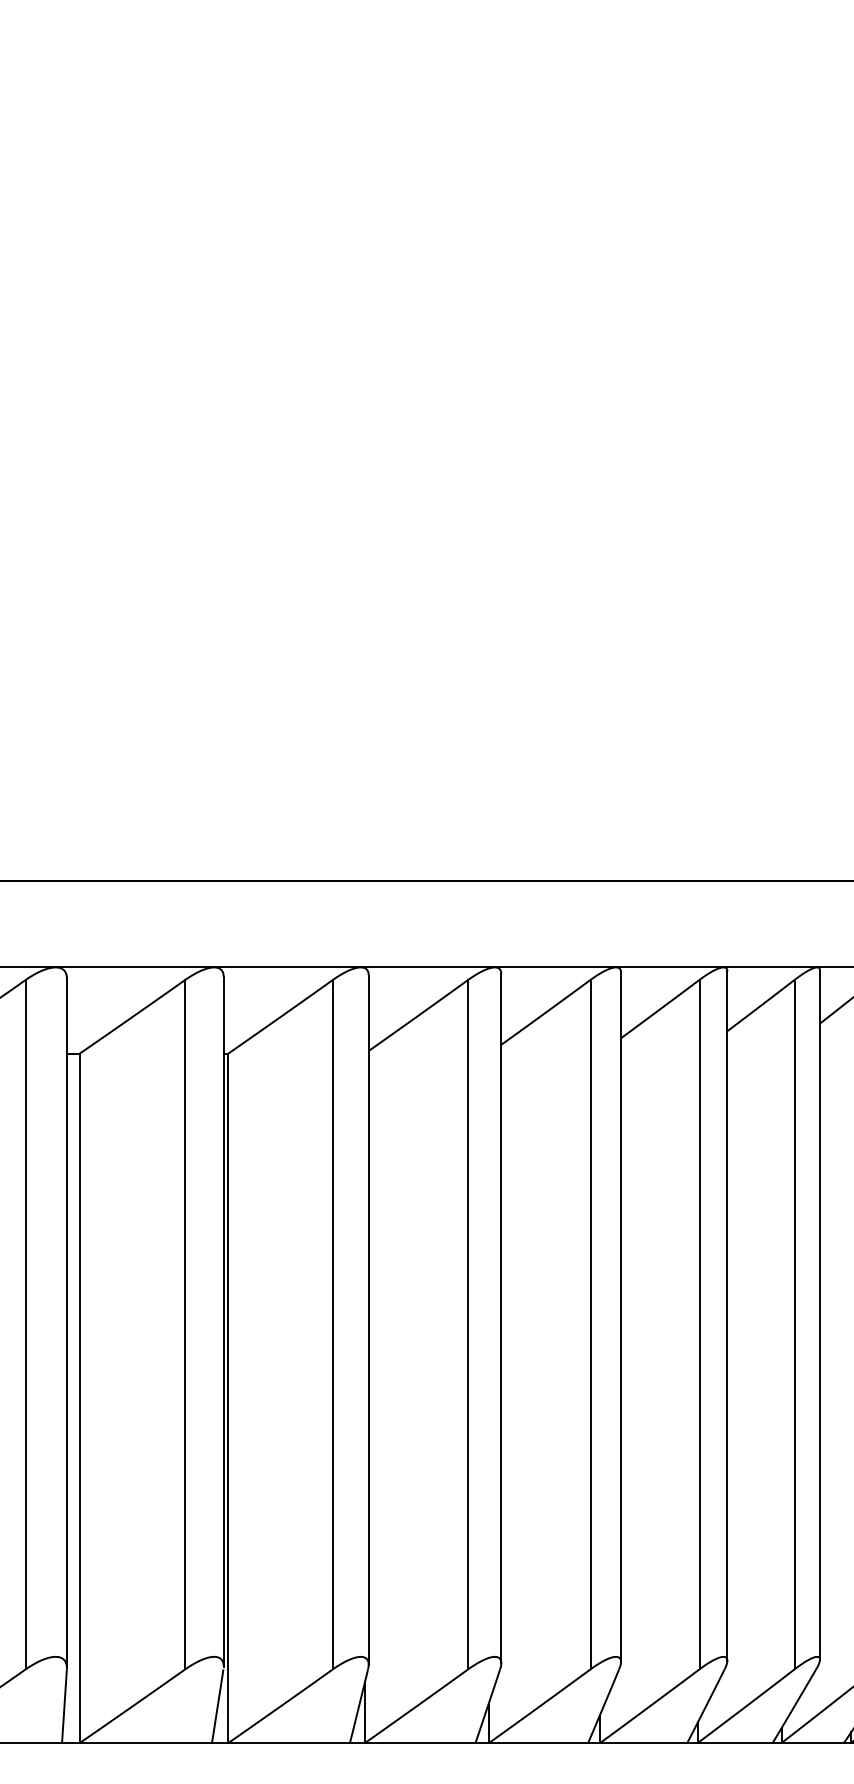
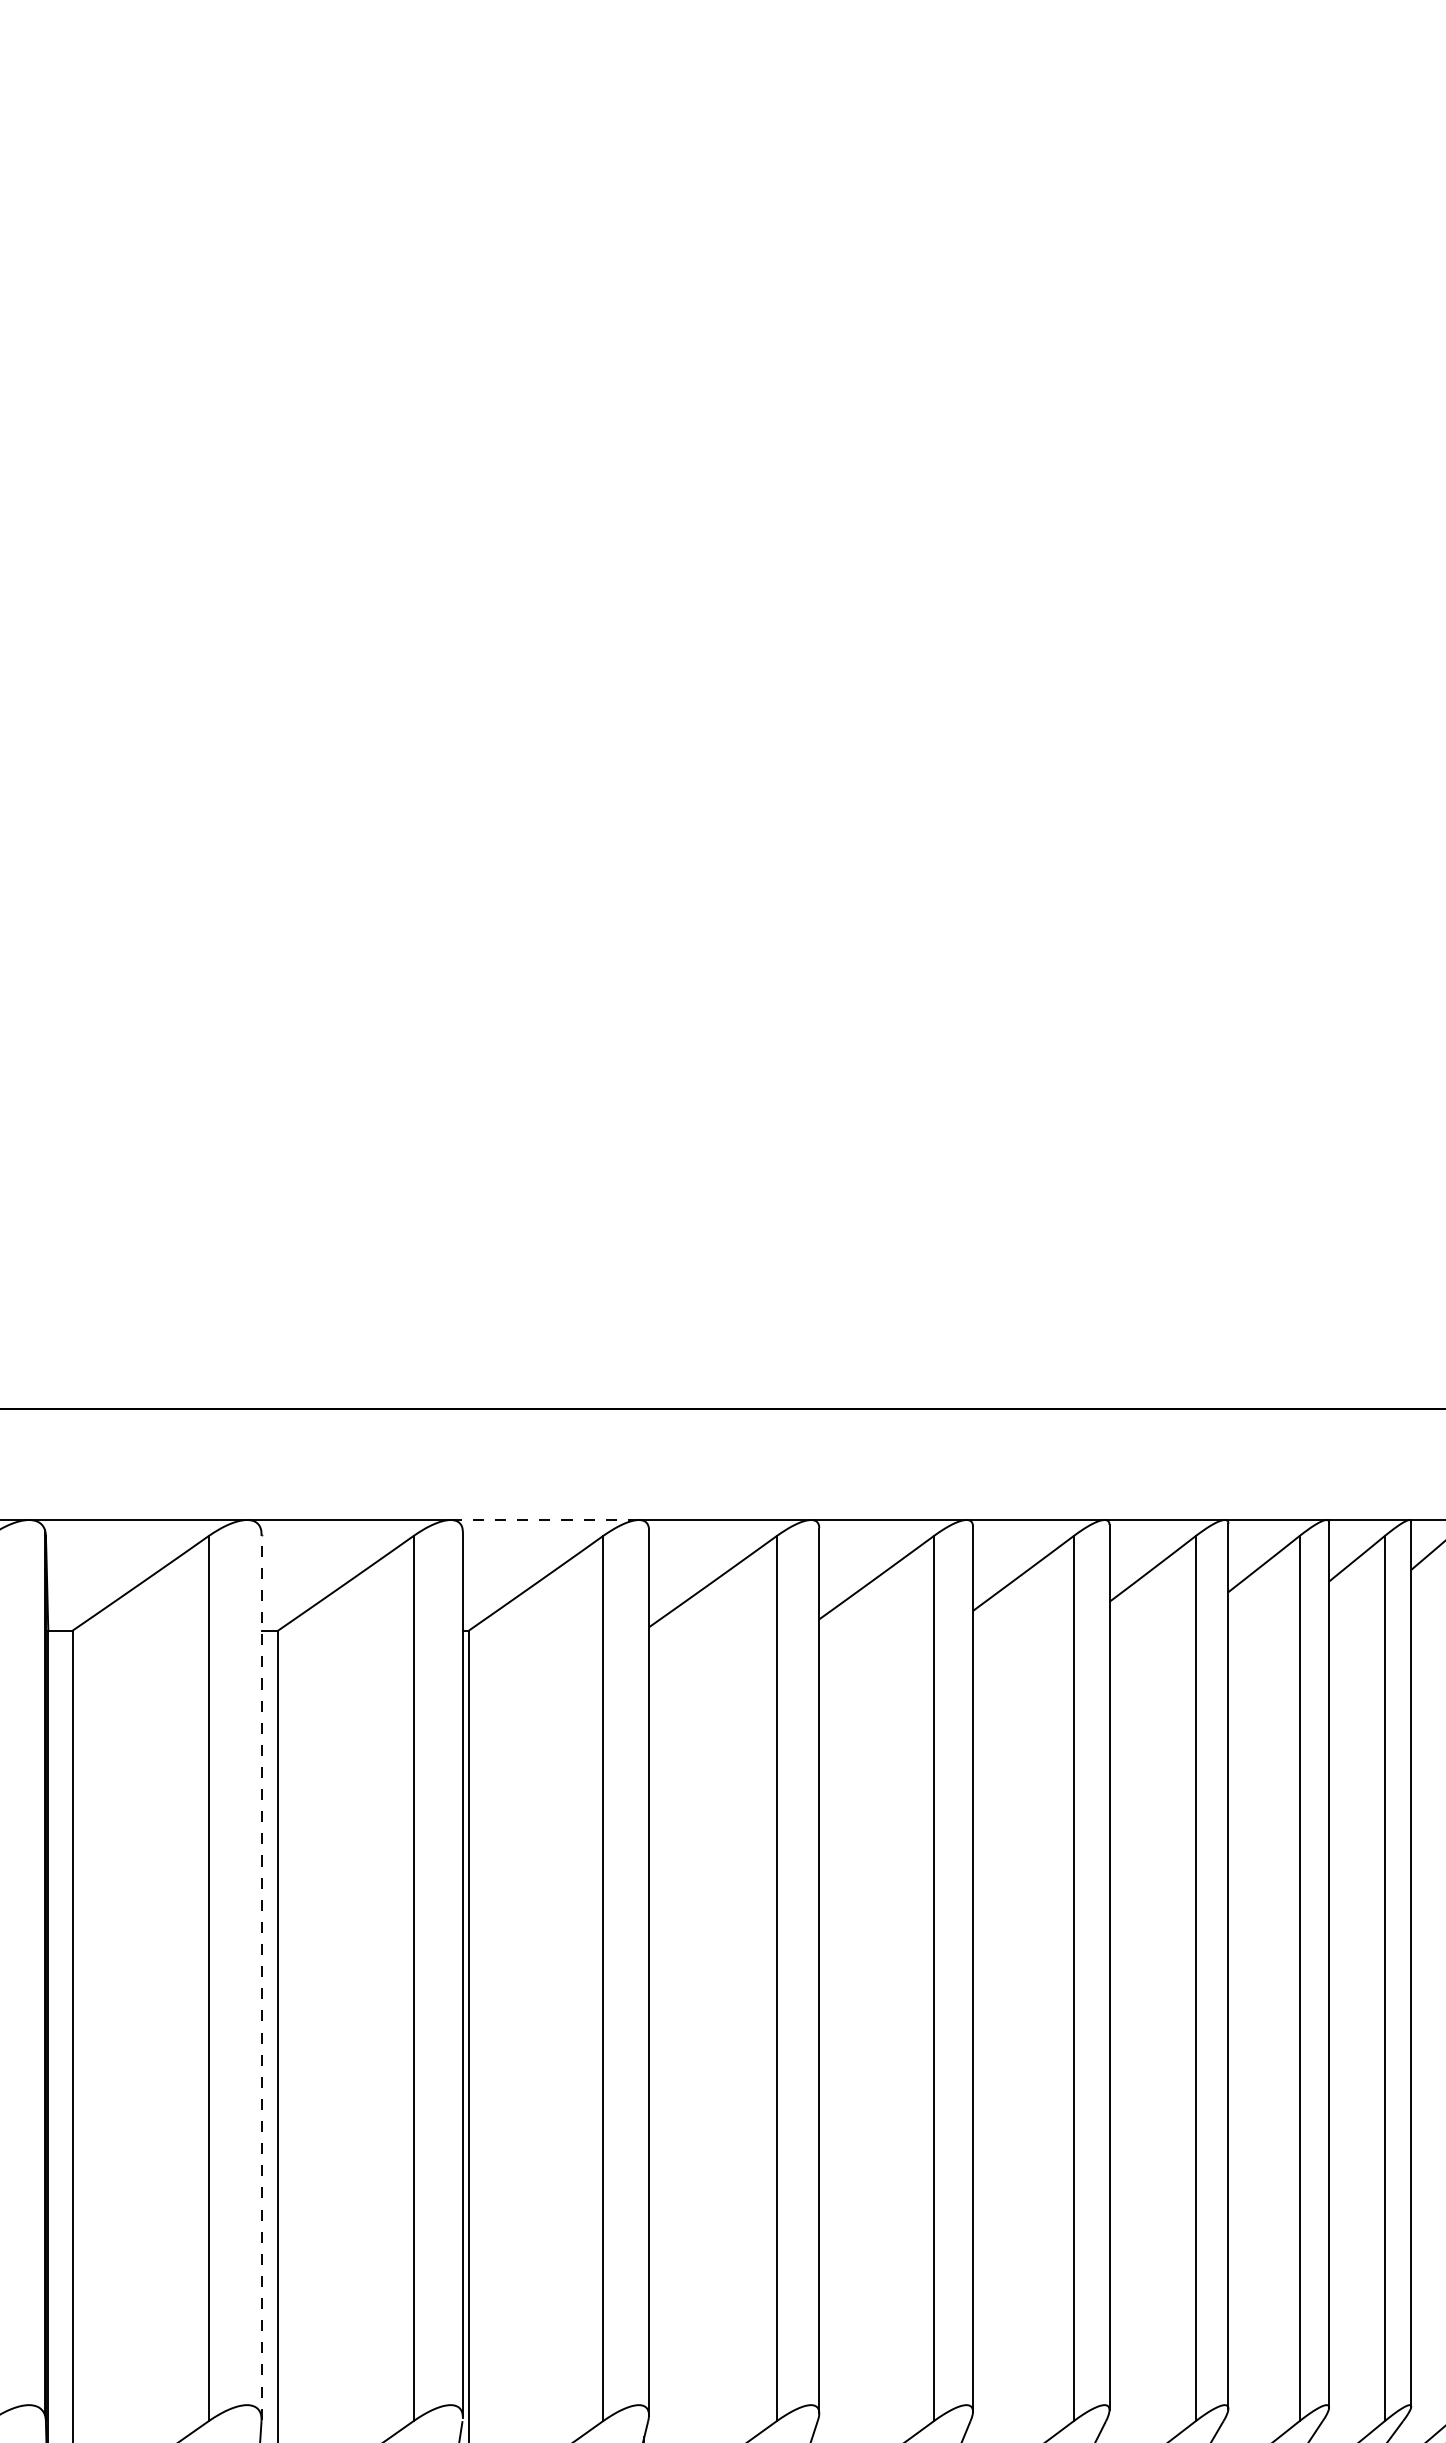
line: (287, 967) -> (544, 1520), solid -> dashed
line: (66, 1323) -> (261, 1977), solid -> dashed

